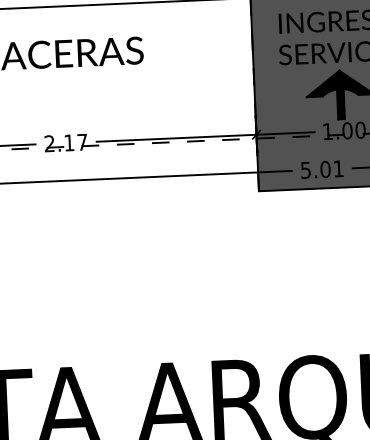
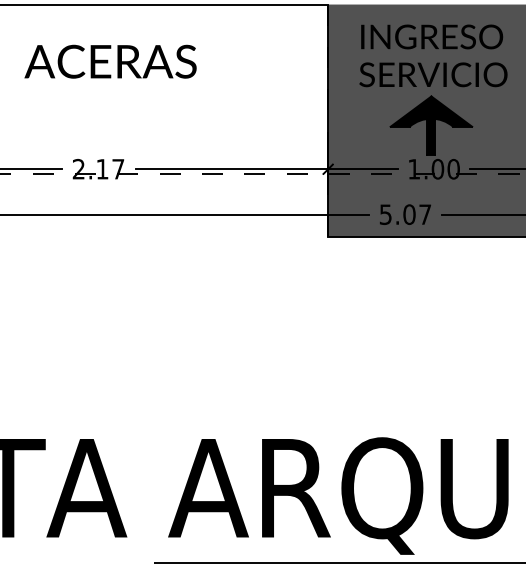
text: (338, 168) -> (424, 214), 5.01 -> 5.07

